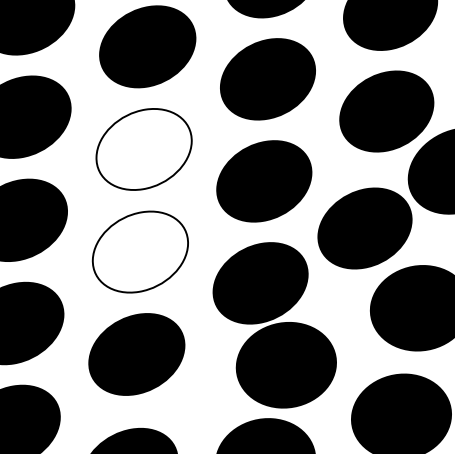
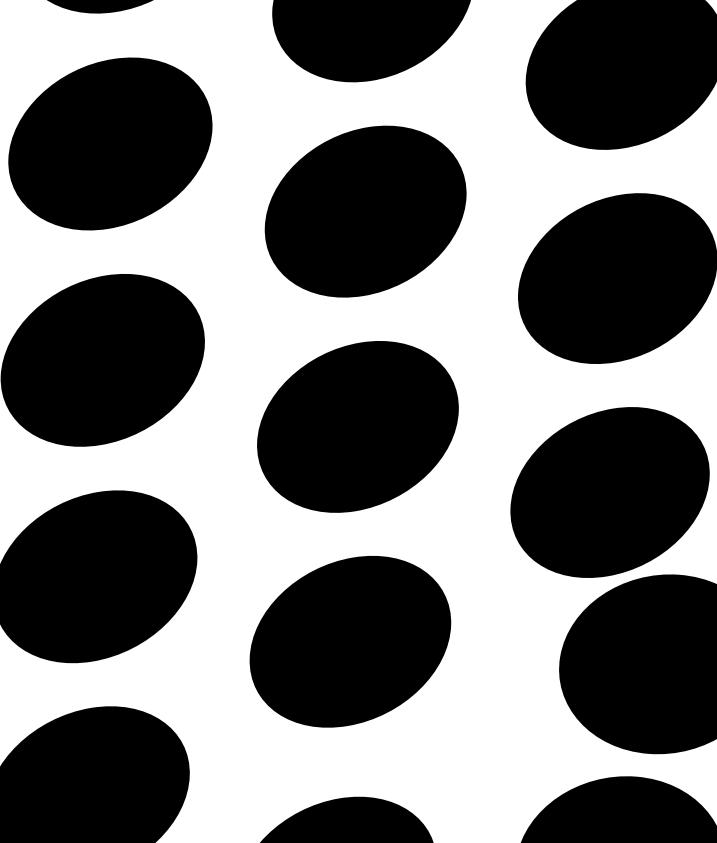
fill: (143, 149) -> (364, 211), added
fill: (140, 251) -> (358, 425), added

